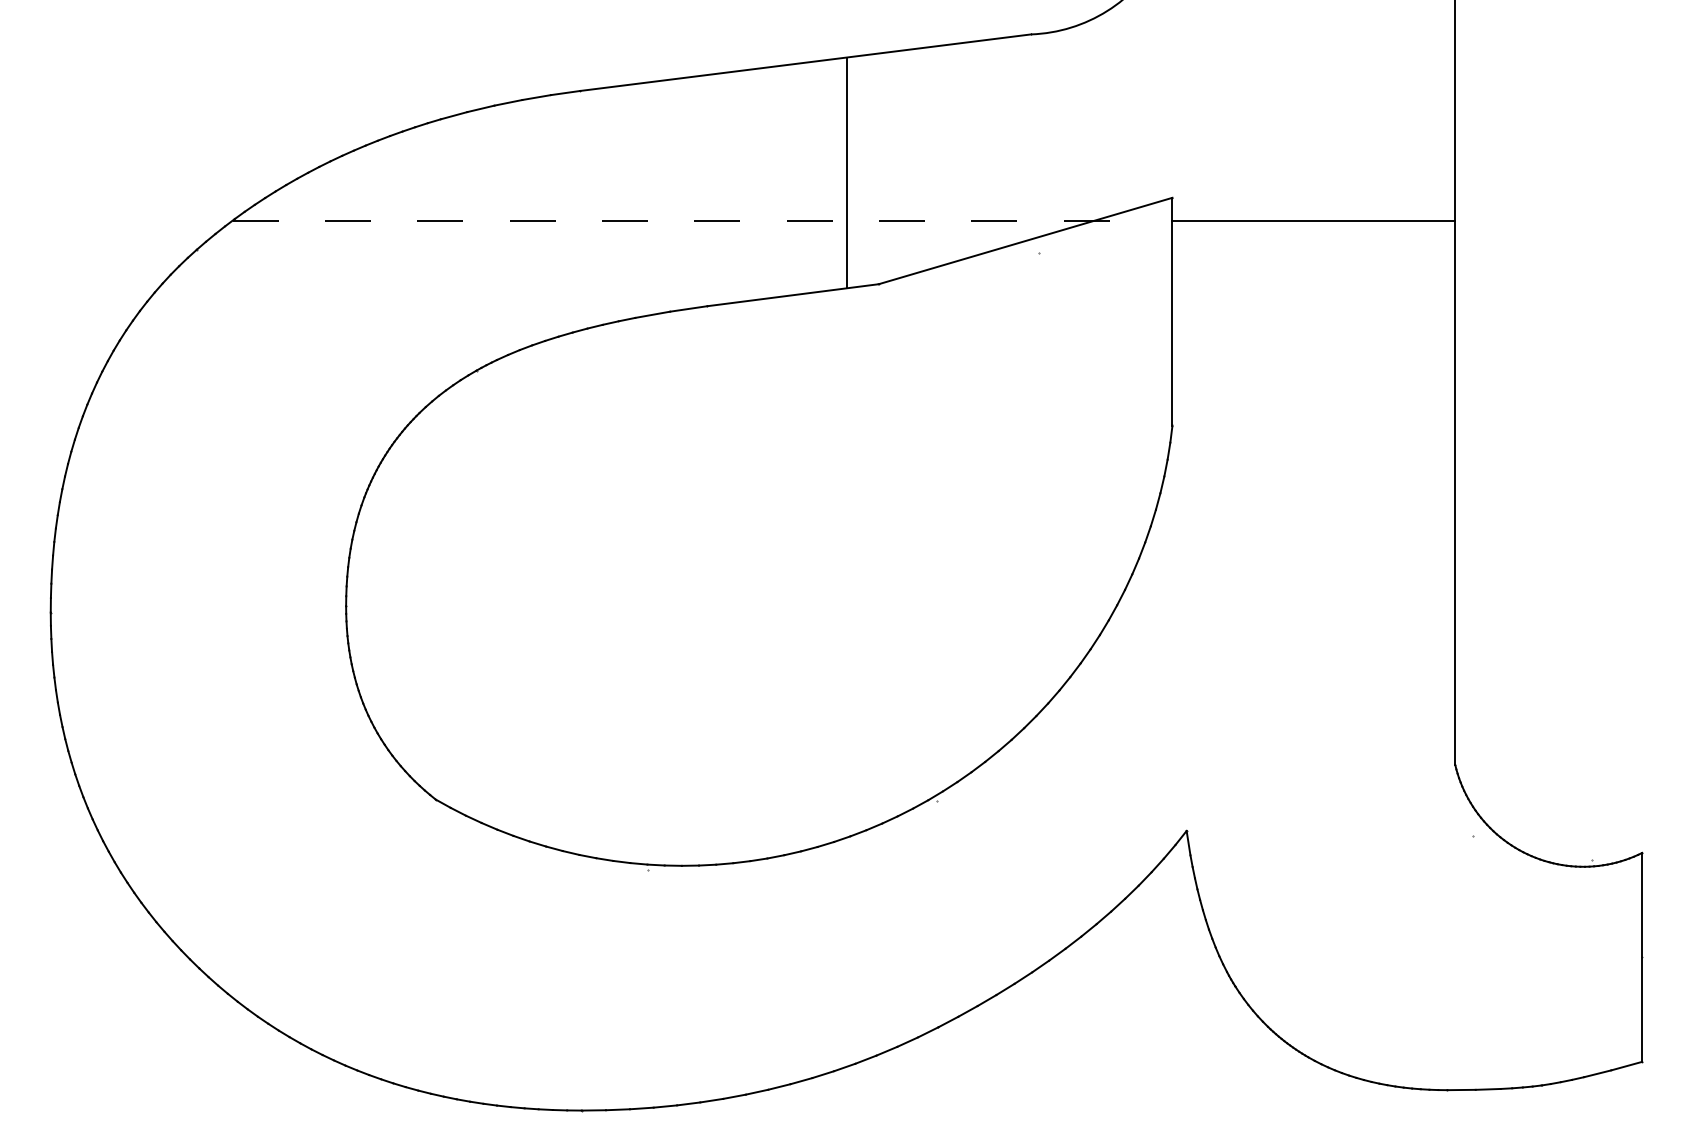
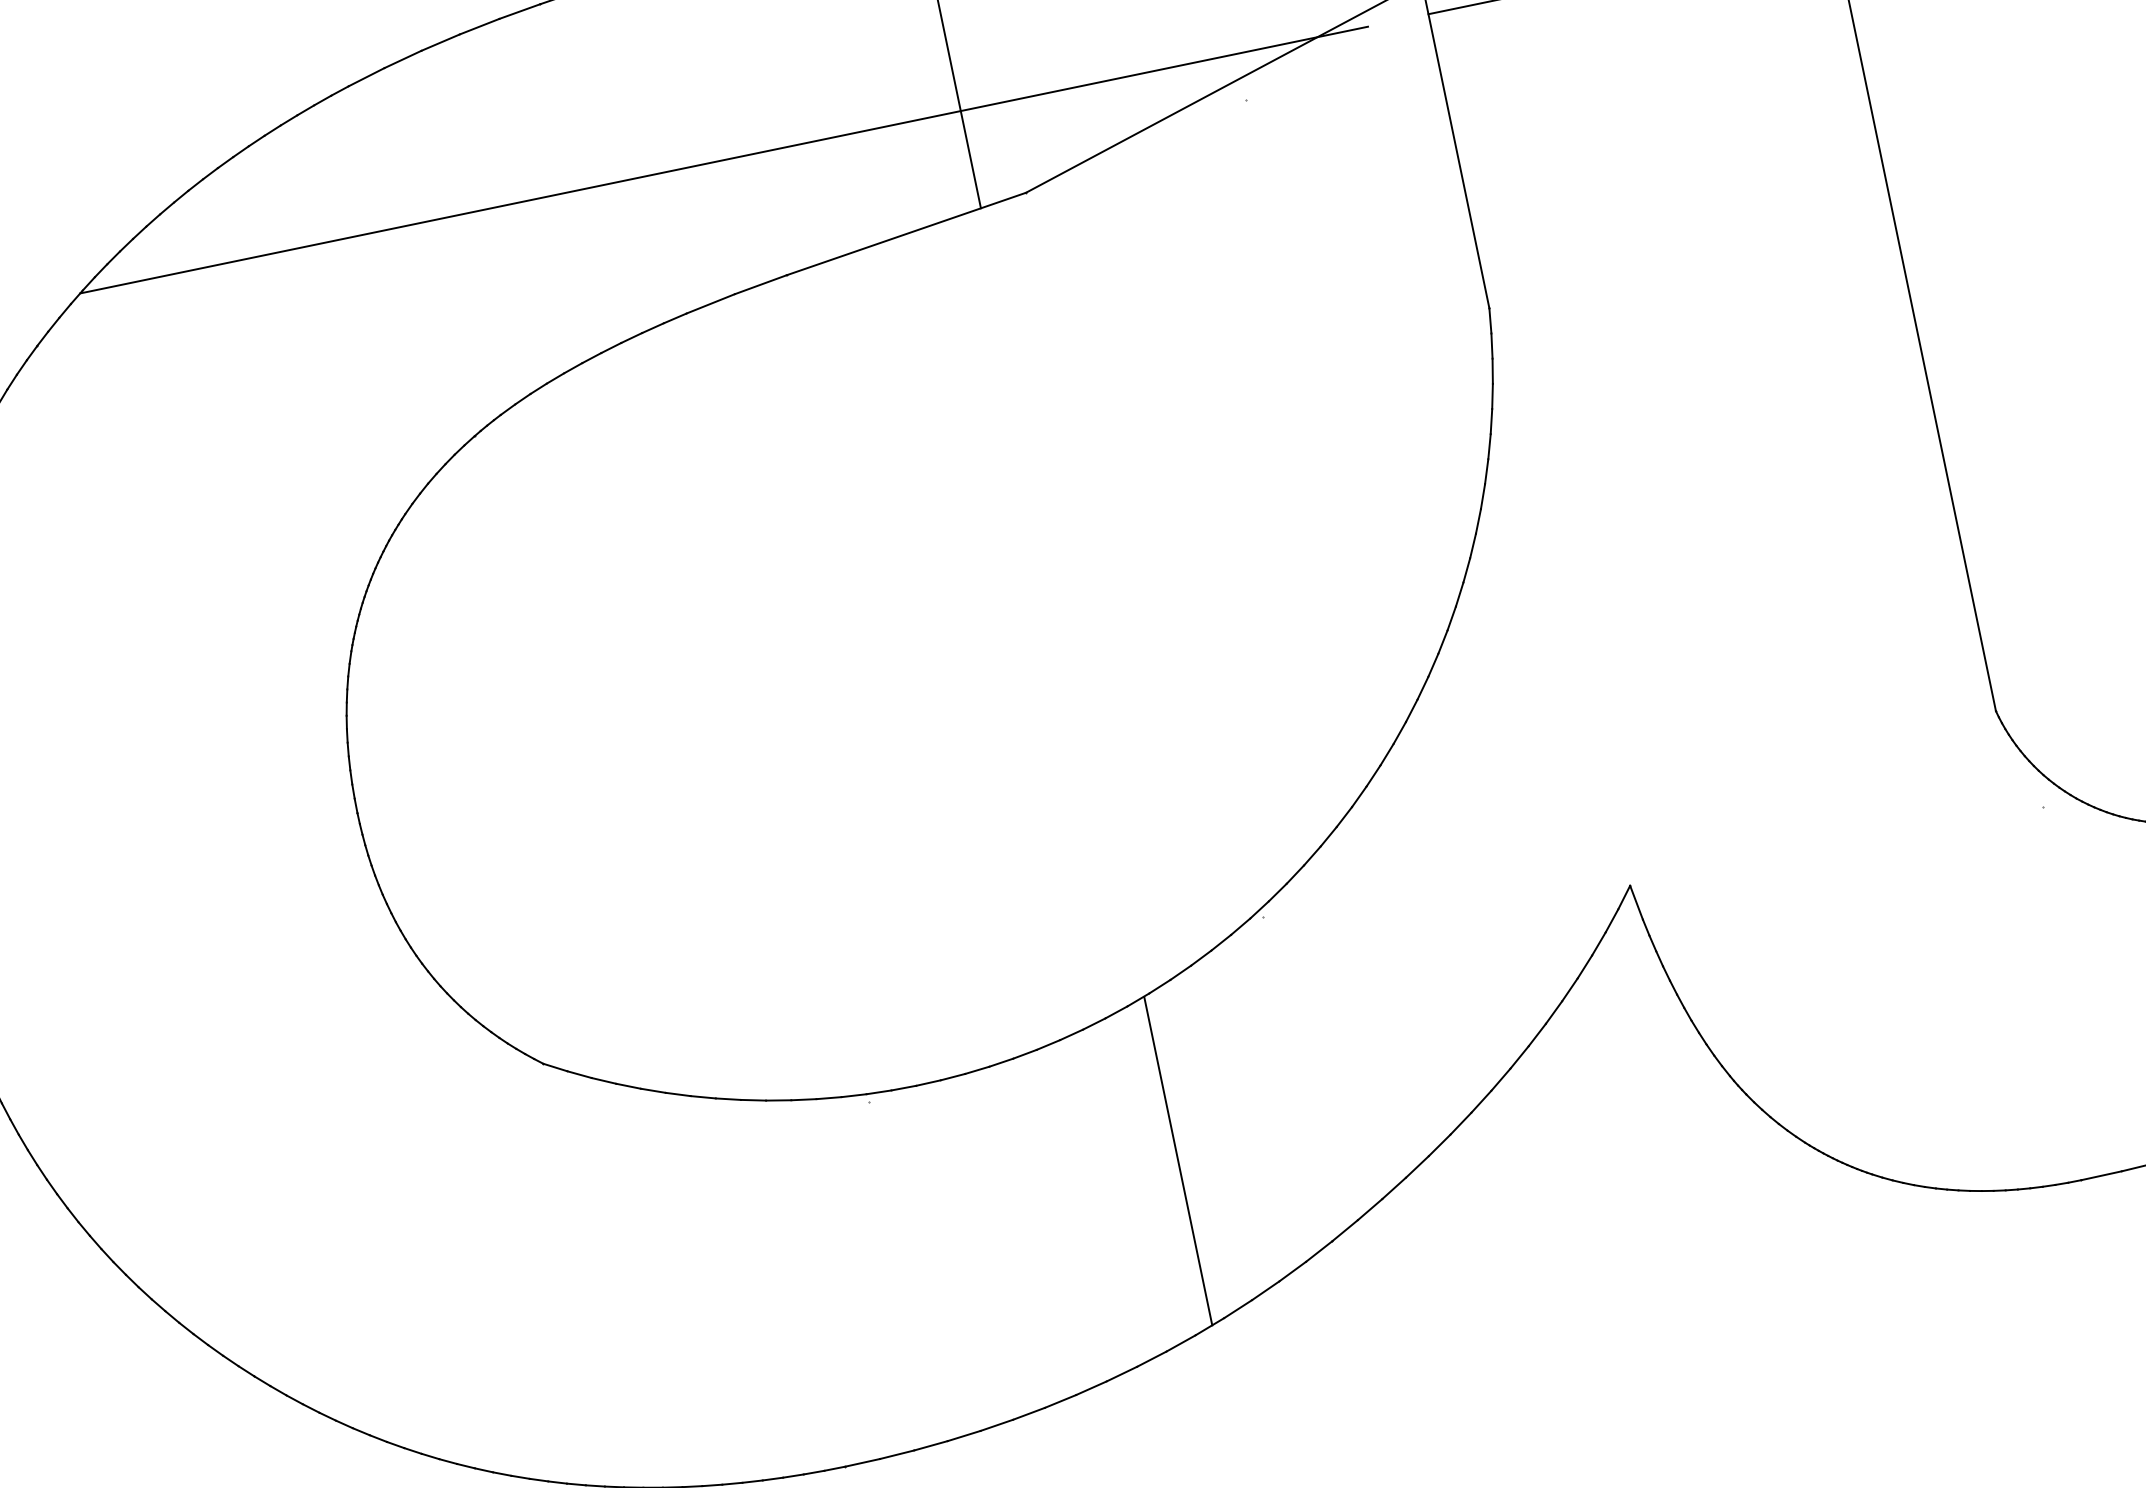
line: (681, 220) -> (724, 159), dashed -> solid
line: (846, 952) -> (1178, 1161), added

